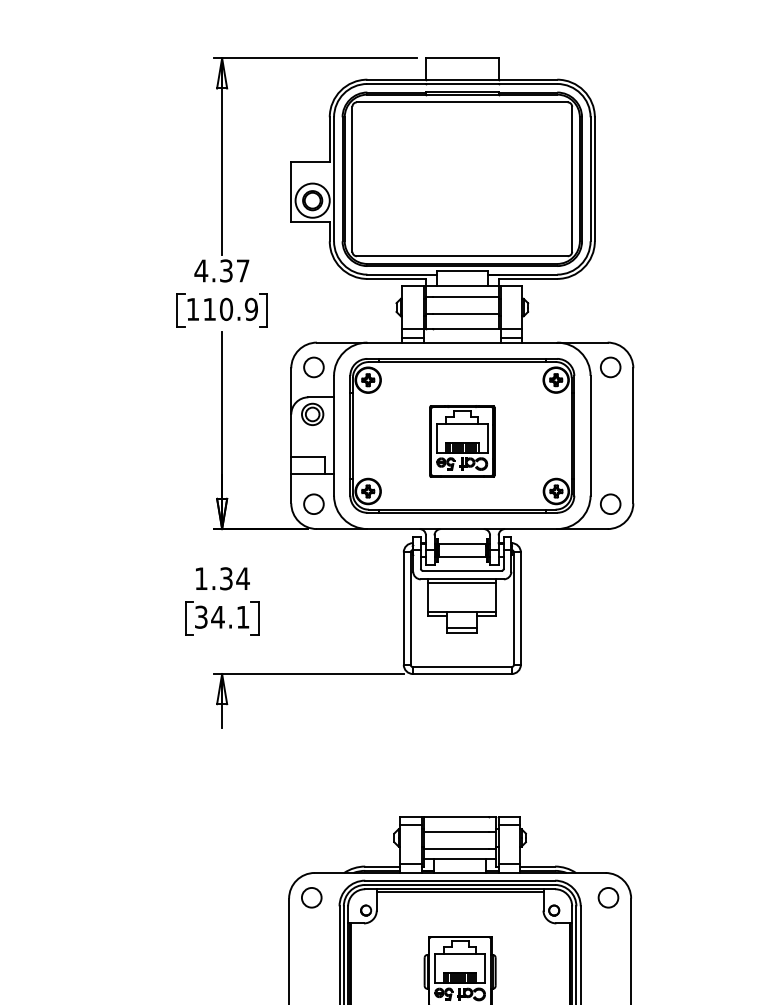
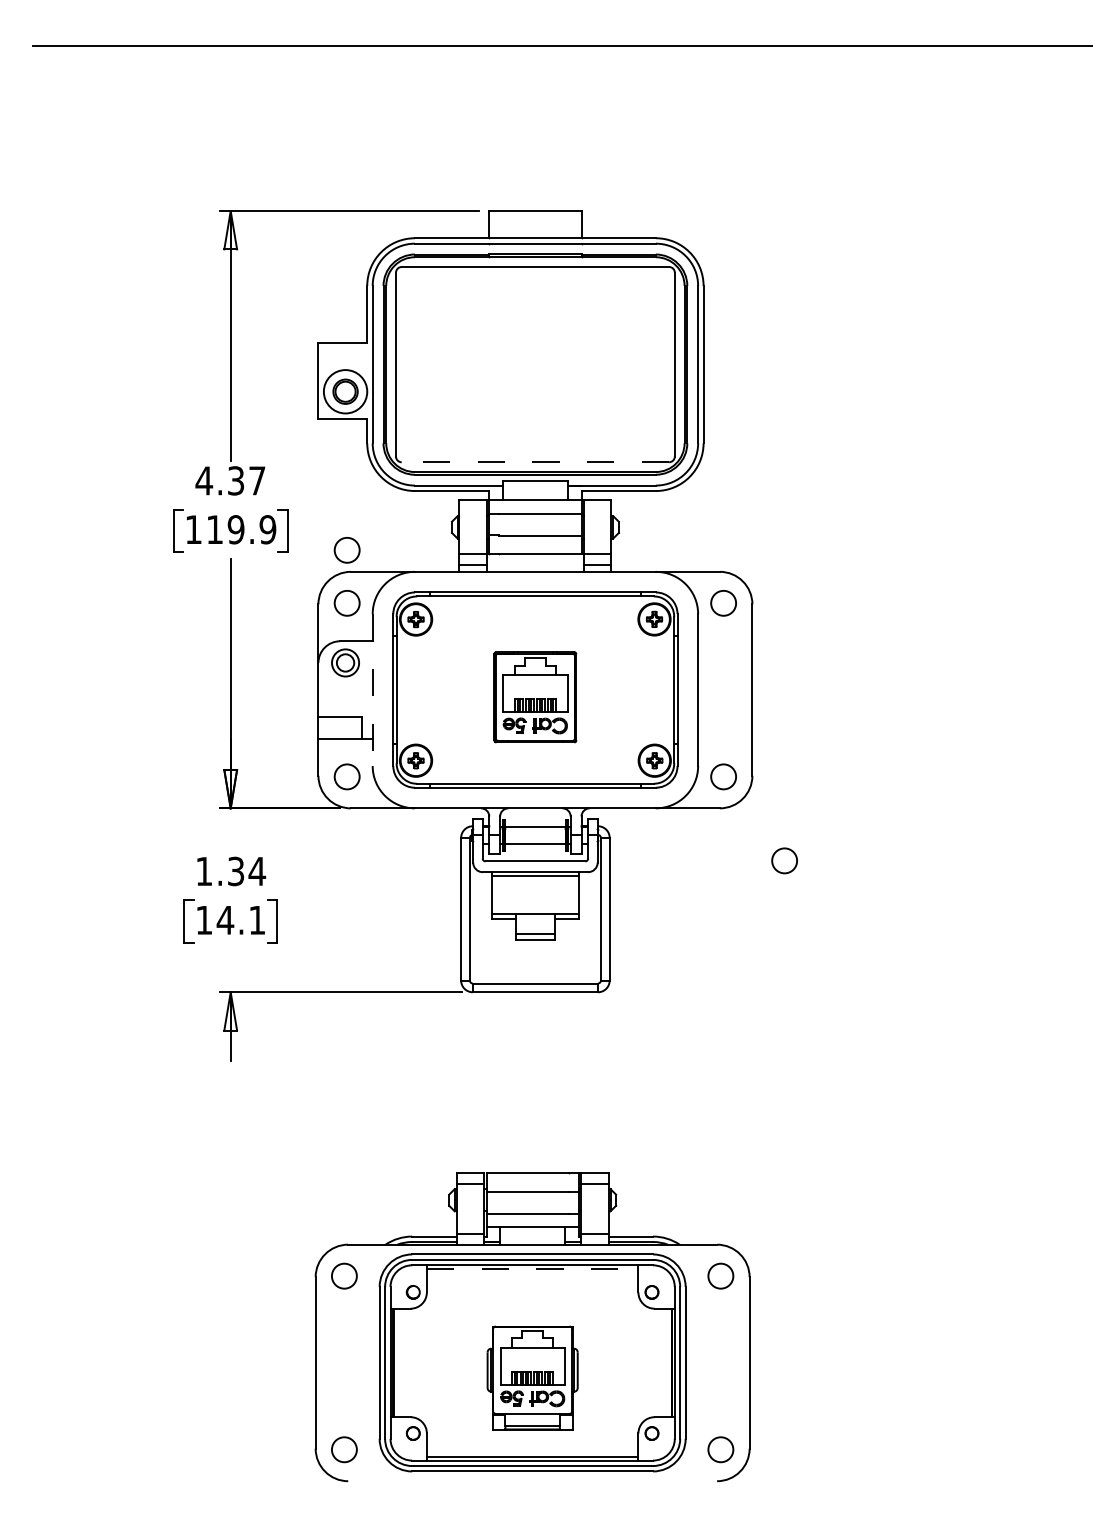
line: (462, 256) -> (535, 462), solid -> dashed
text: (225, 309) -> (235, 529), 110.9 -> 119.9
circle: (313, 325) -> (346, 550), added
line: (333, 436) -> (372, 690), solid -> dashed
circle: (658, 570) -> (784, 860), added
text: (201, 616) -> (204, 919), 34.1 -> 14.1
line: (460, 892) -> (532, 1269), solid -> dashed

